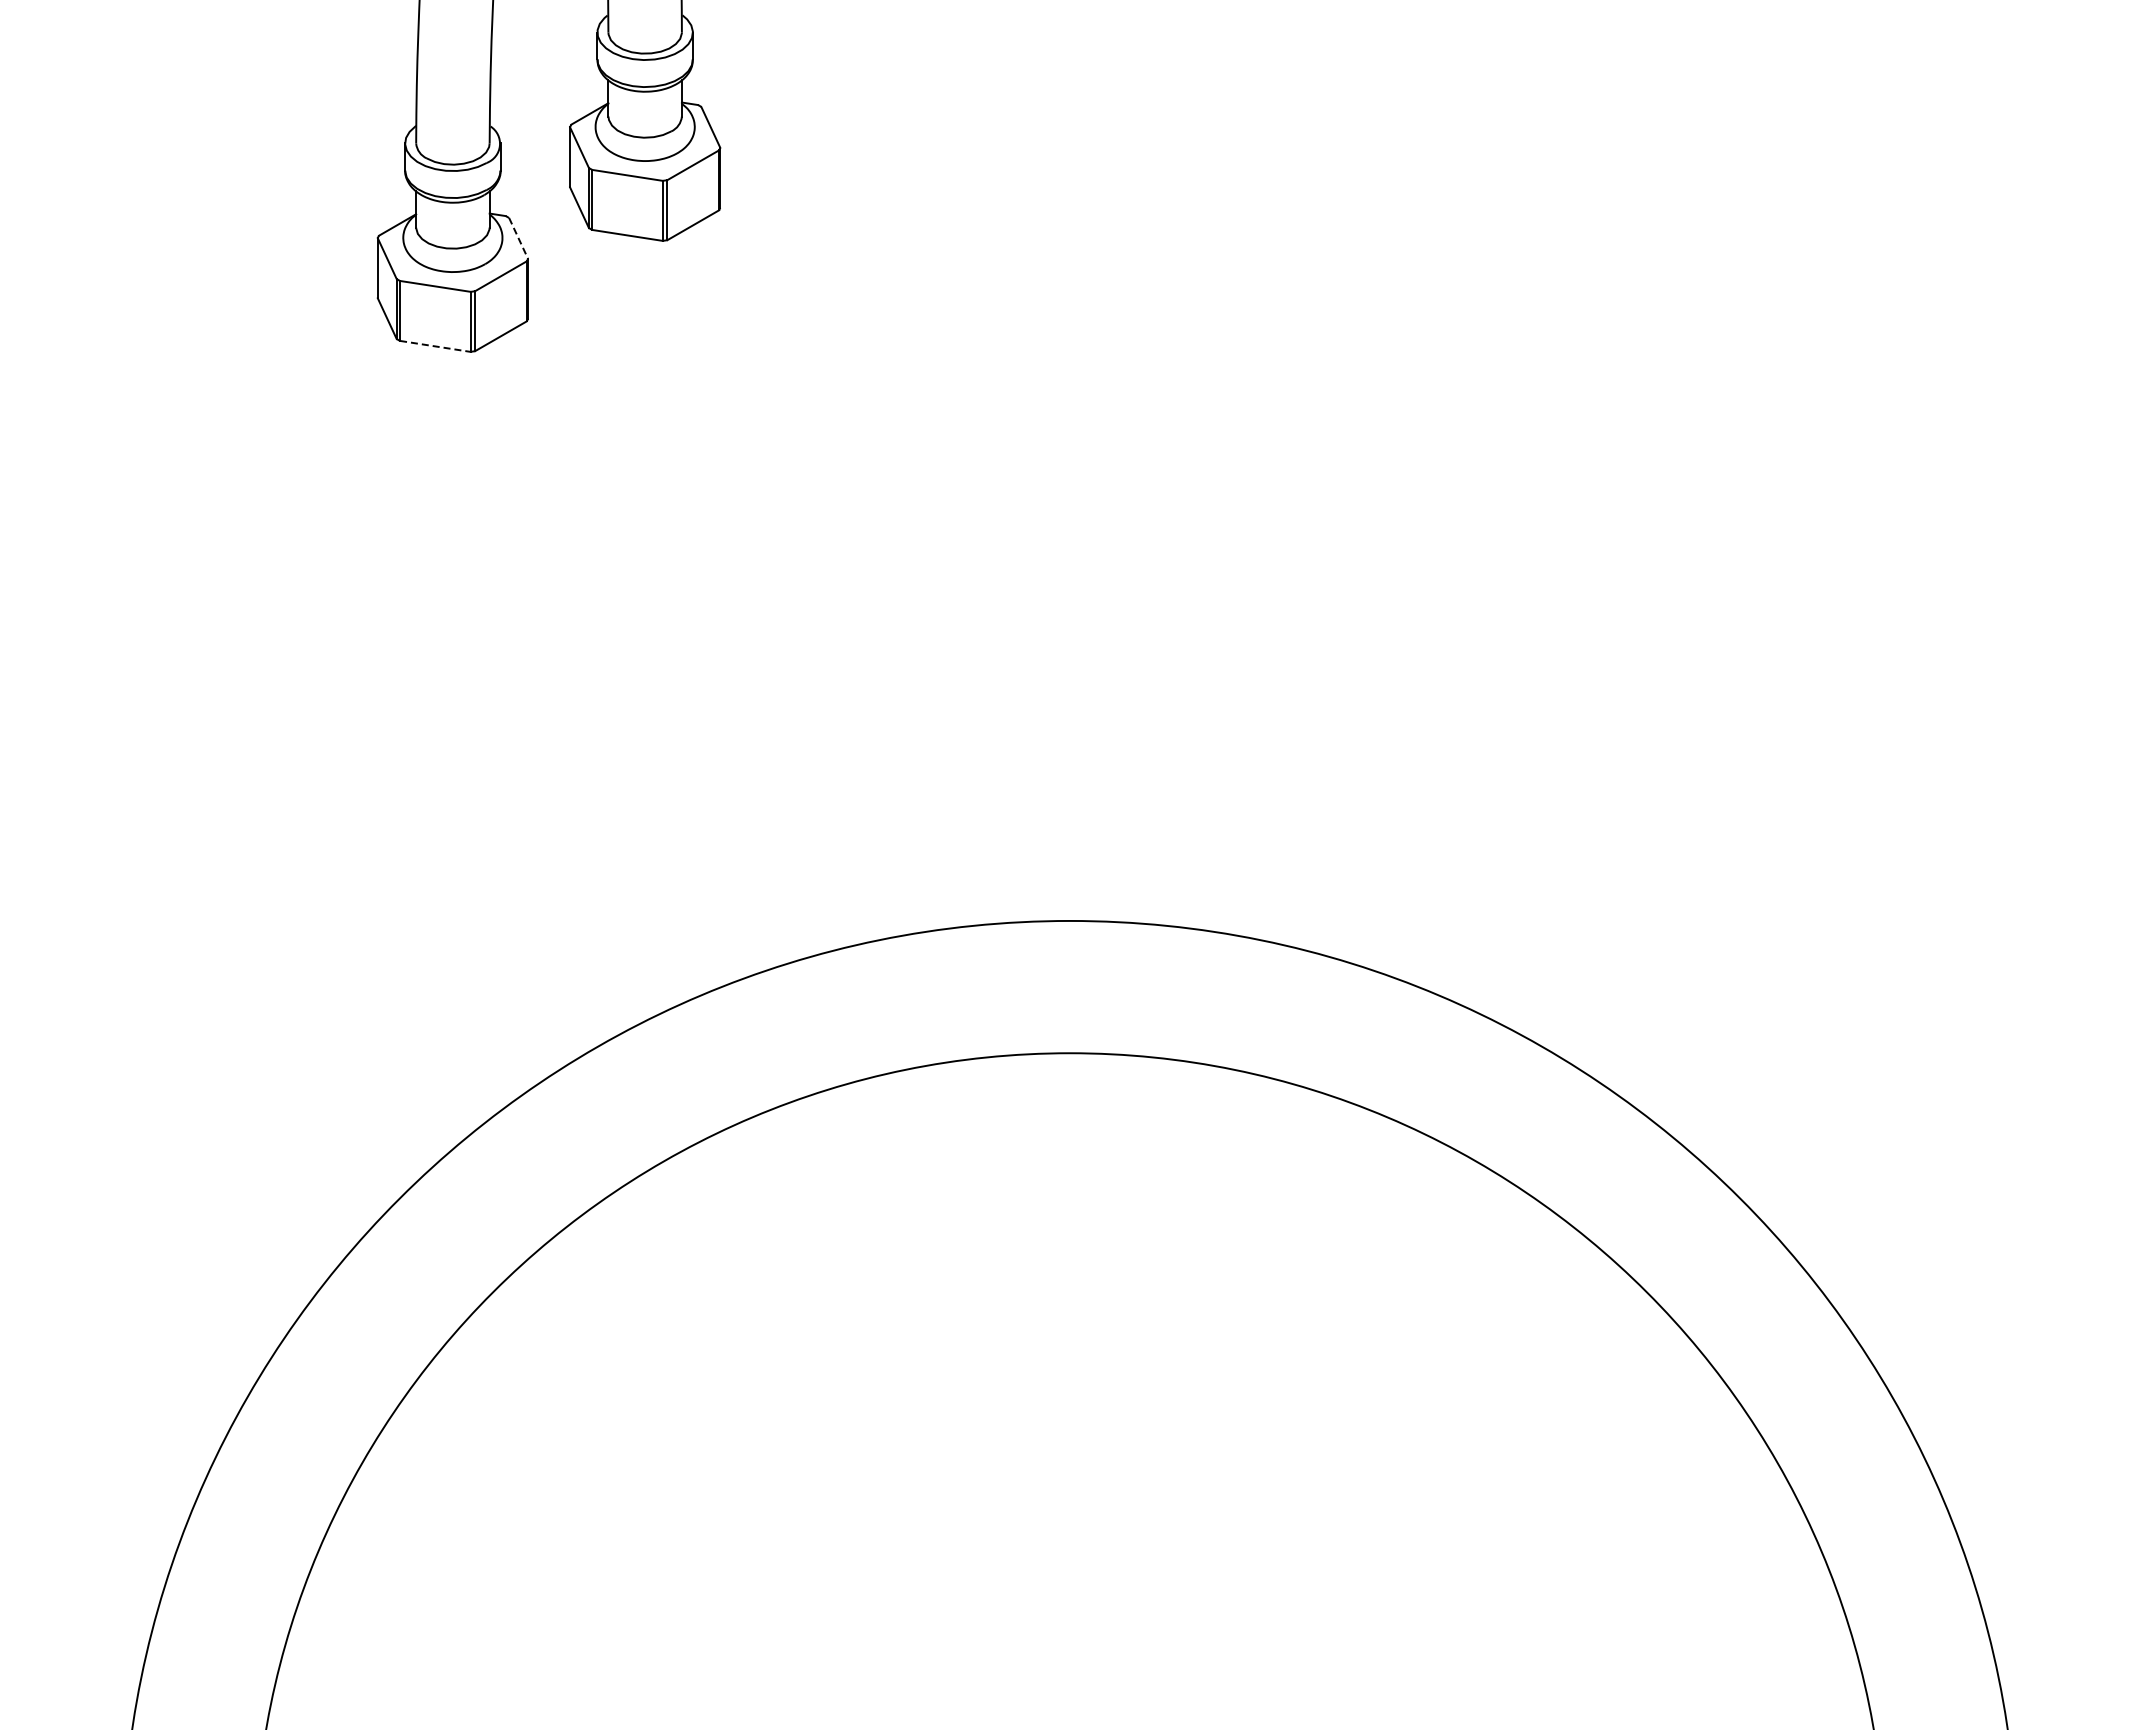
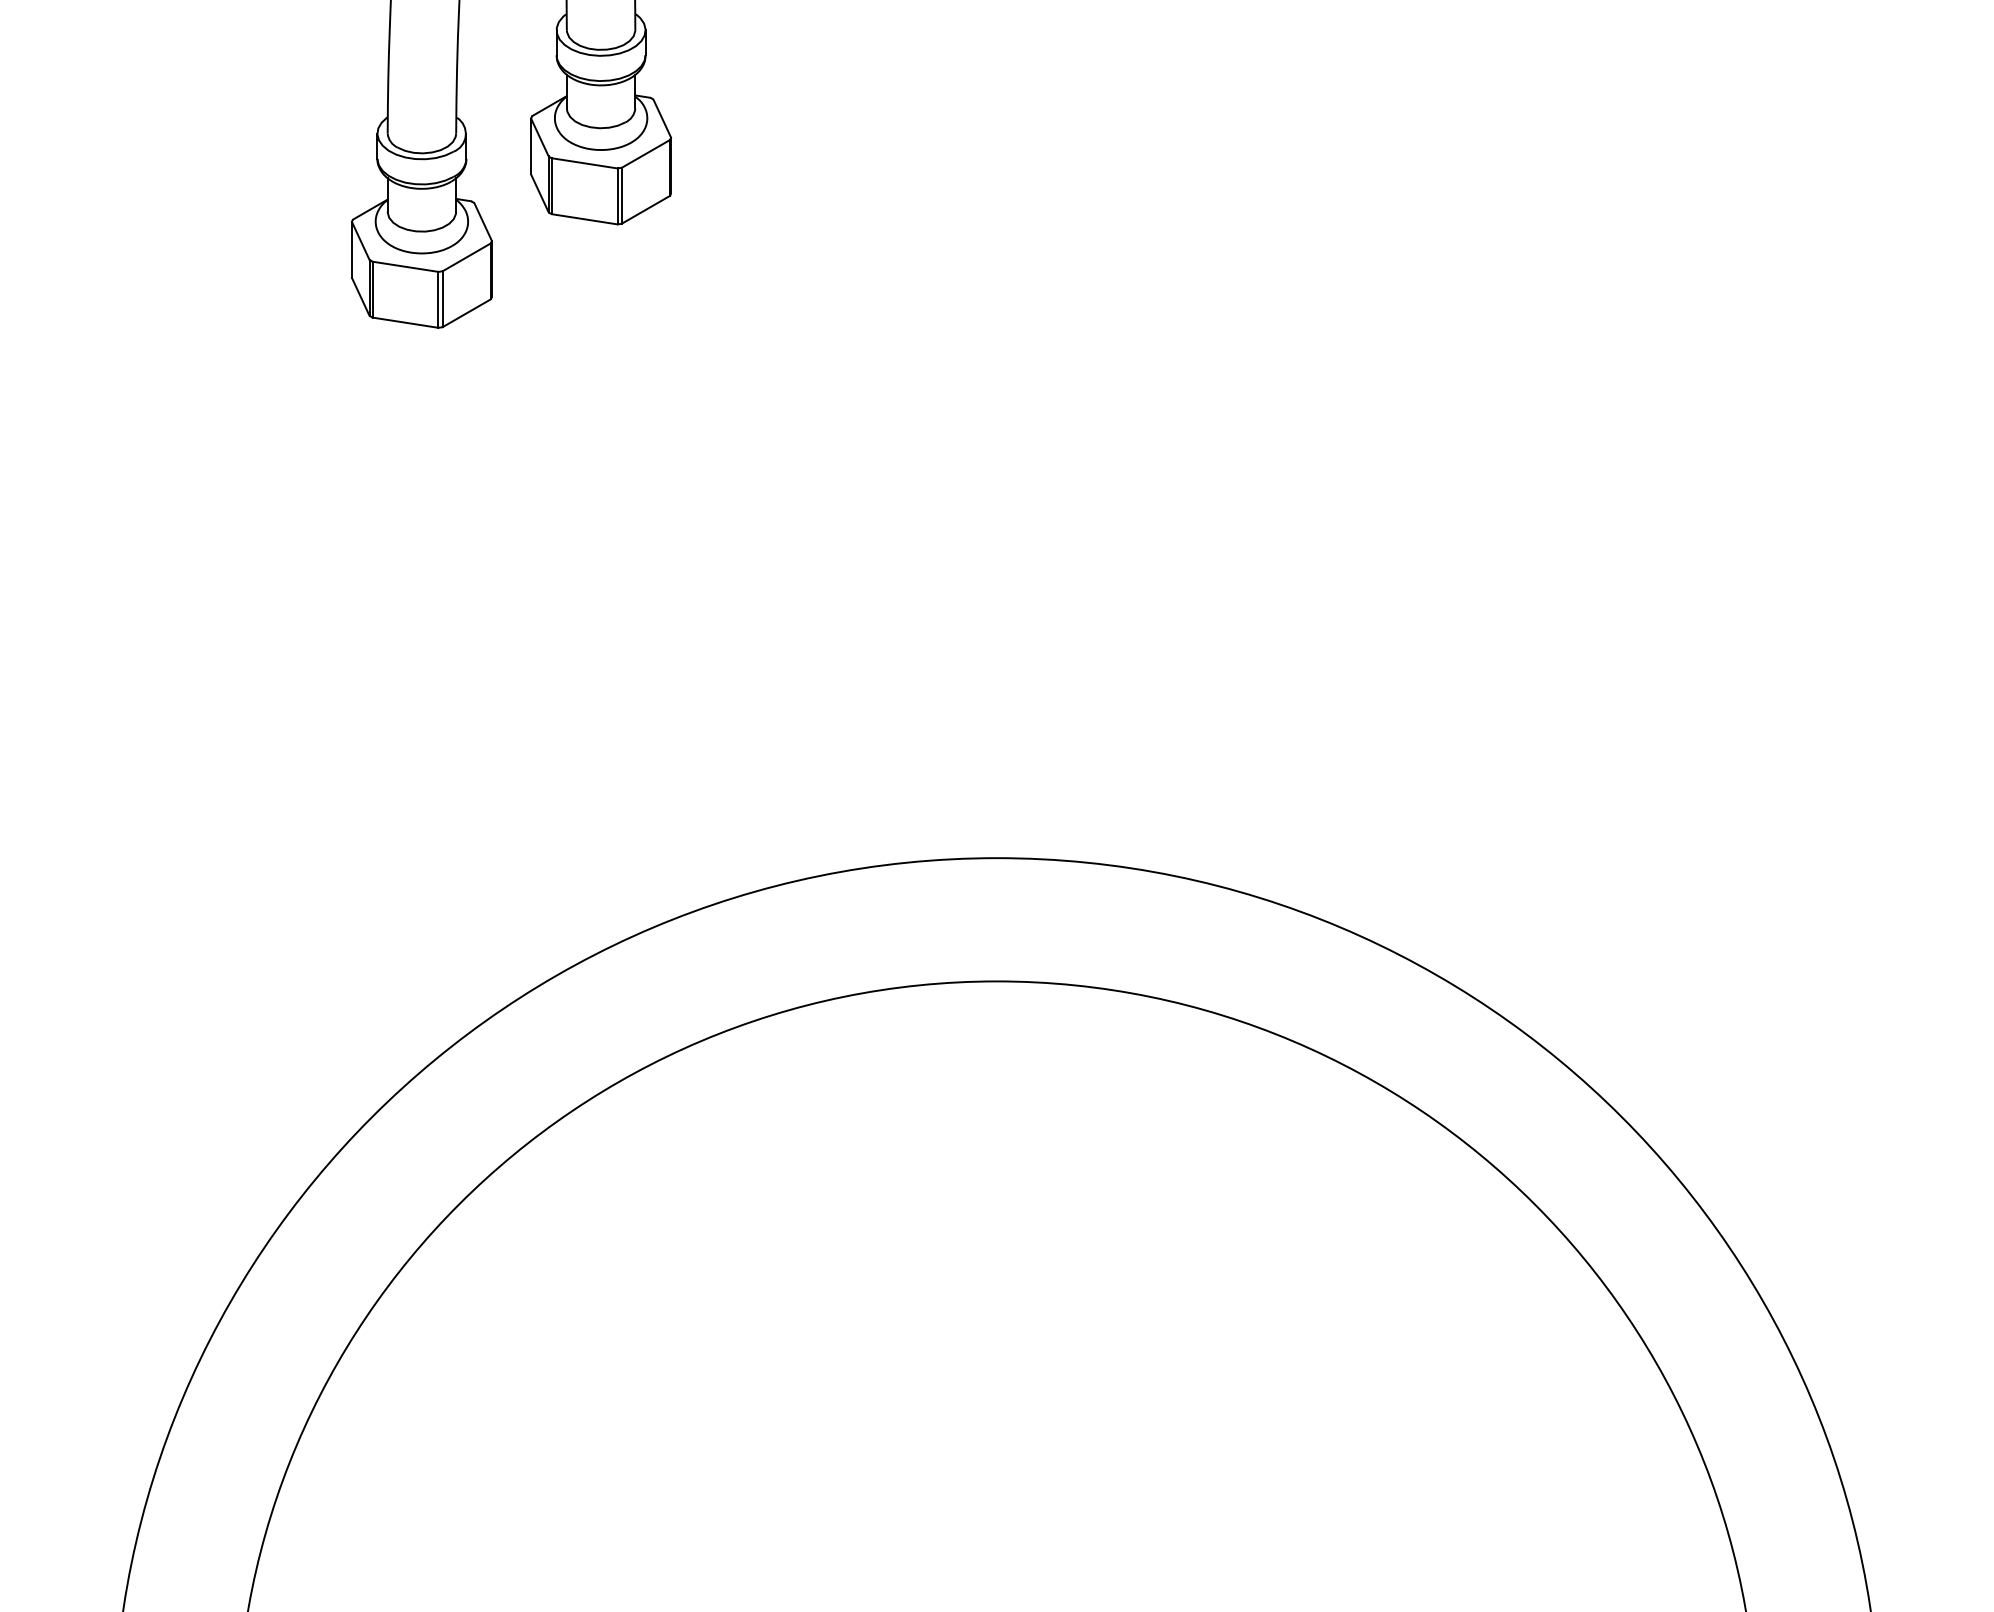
line: (518, 238) -> (483, 222), dashed -> solid
line: (435, 346) -> (405, 322), dashed -> solid

